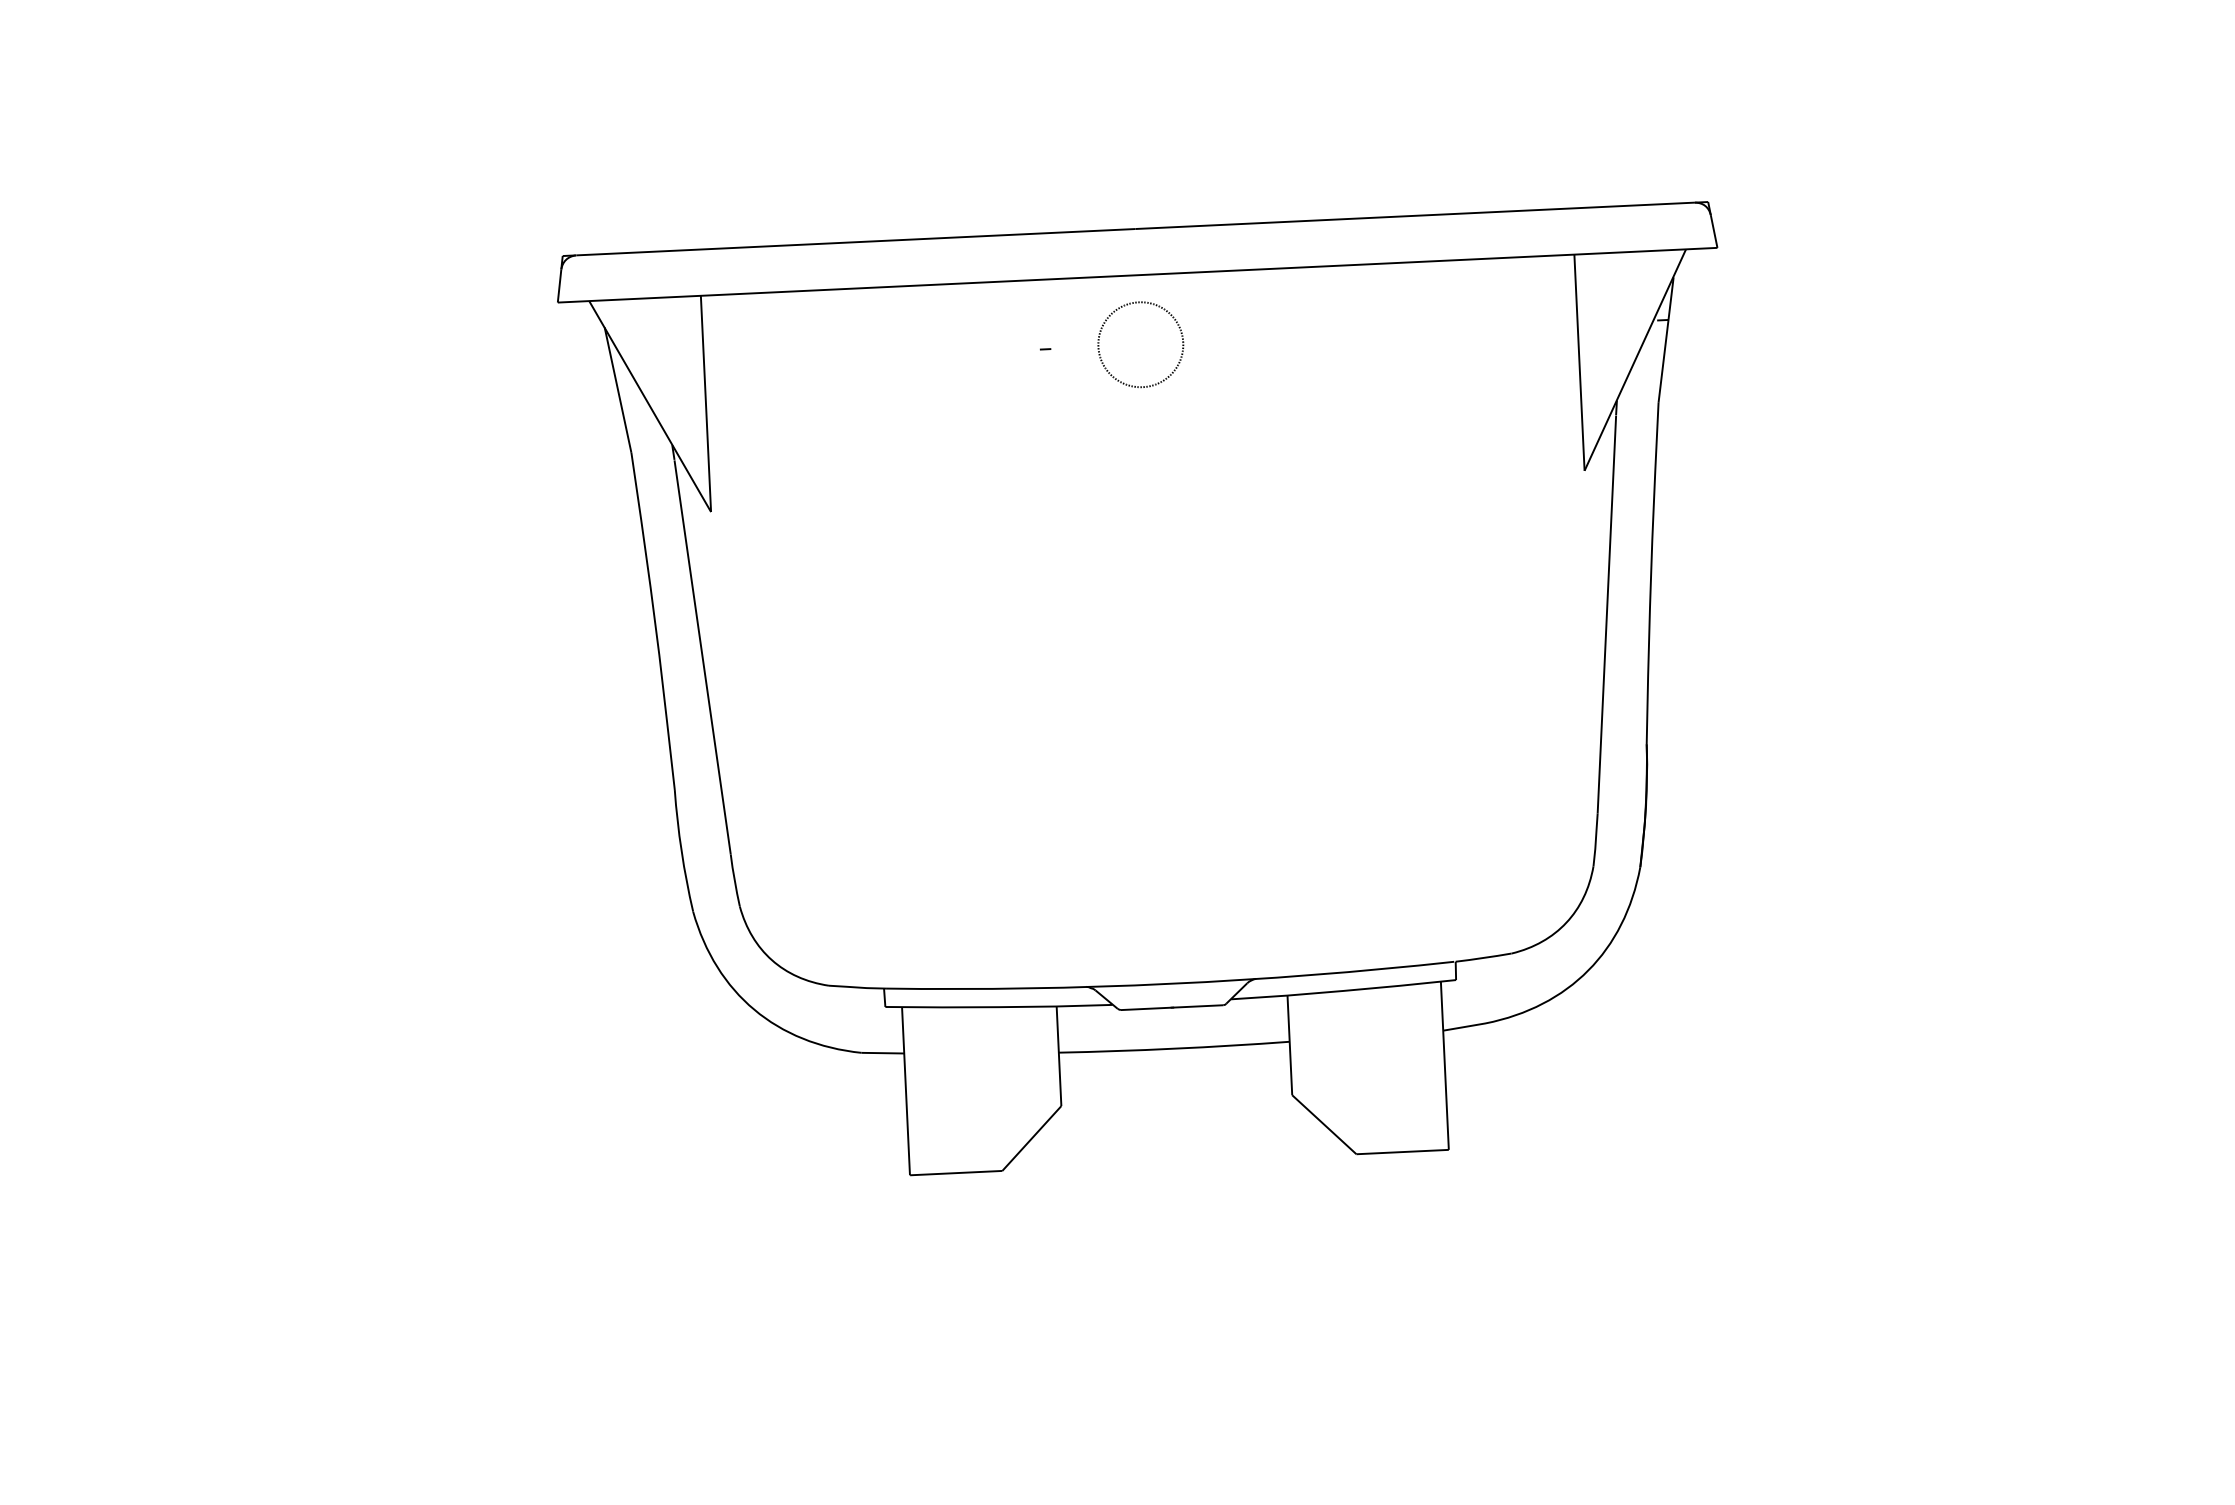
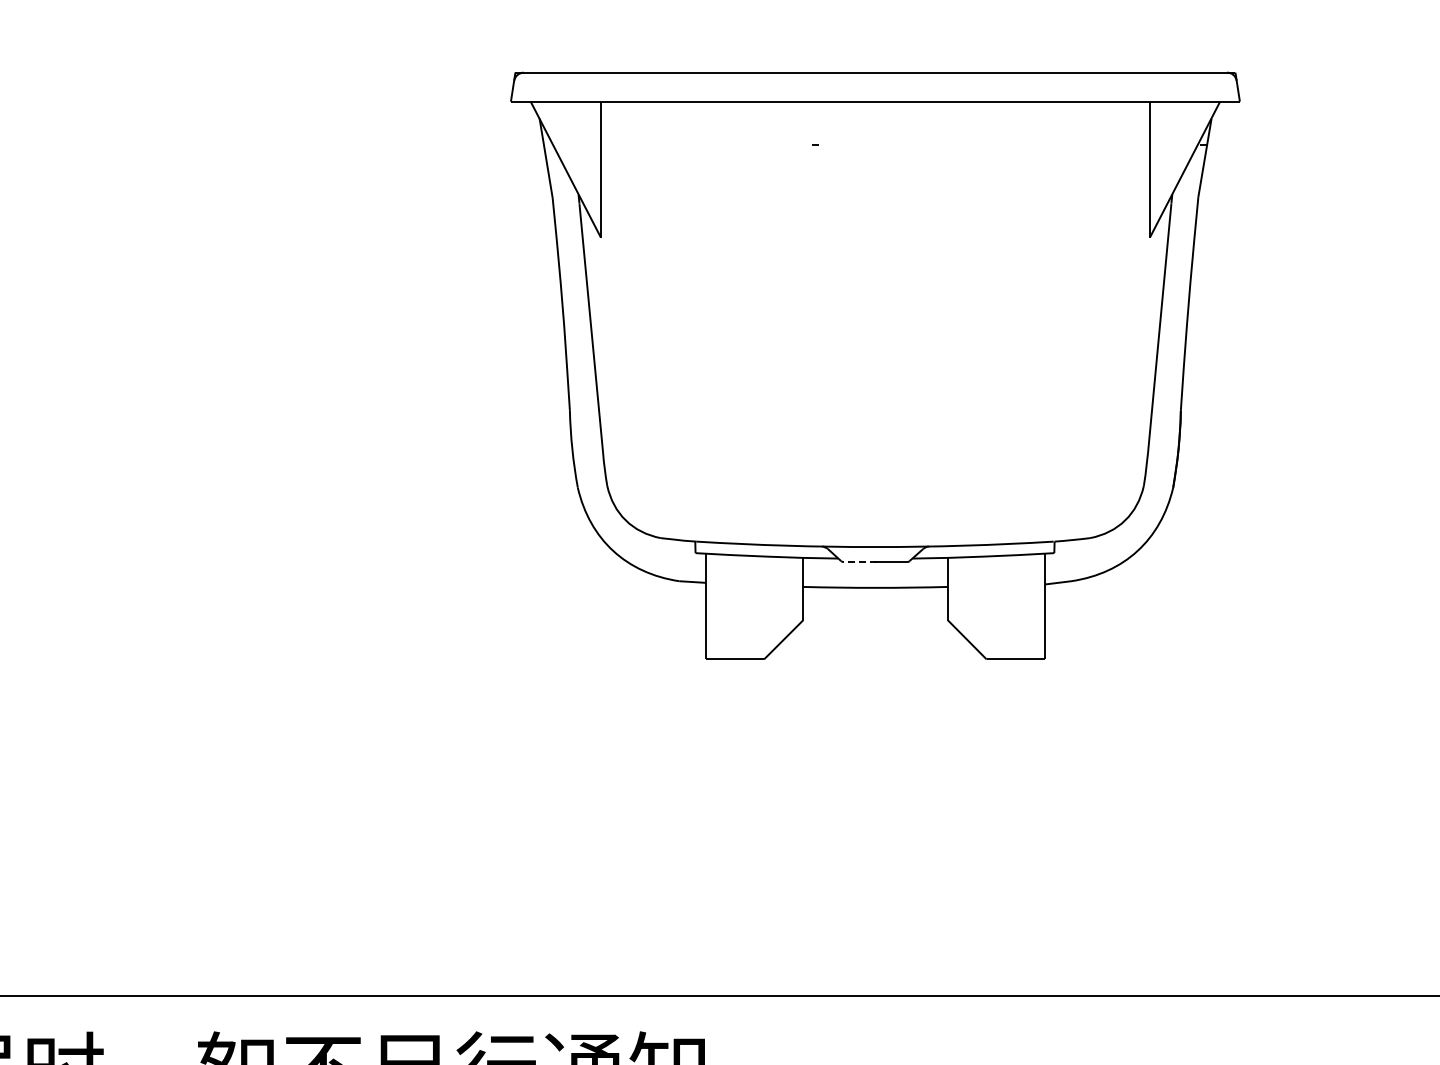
part: (1124, 307) -> (866, 121), removed
line: (1146, 1009) -> (859, 562), solid -> dashed

